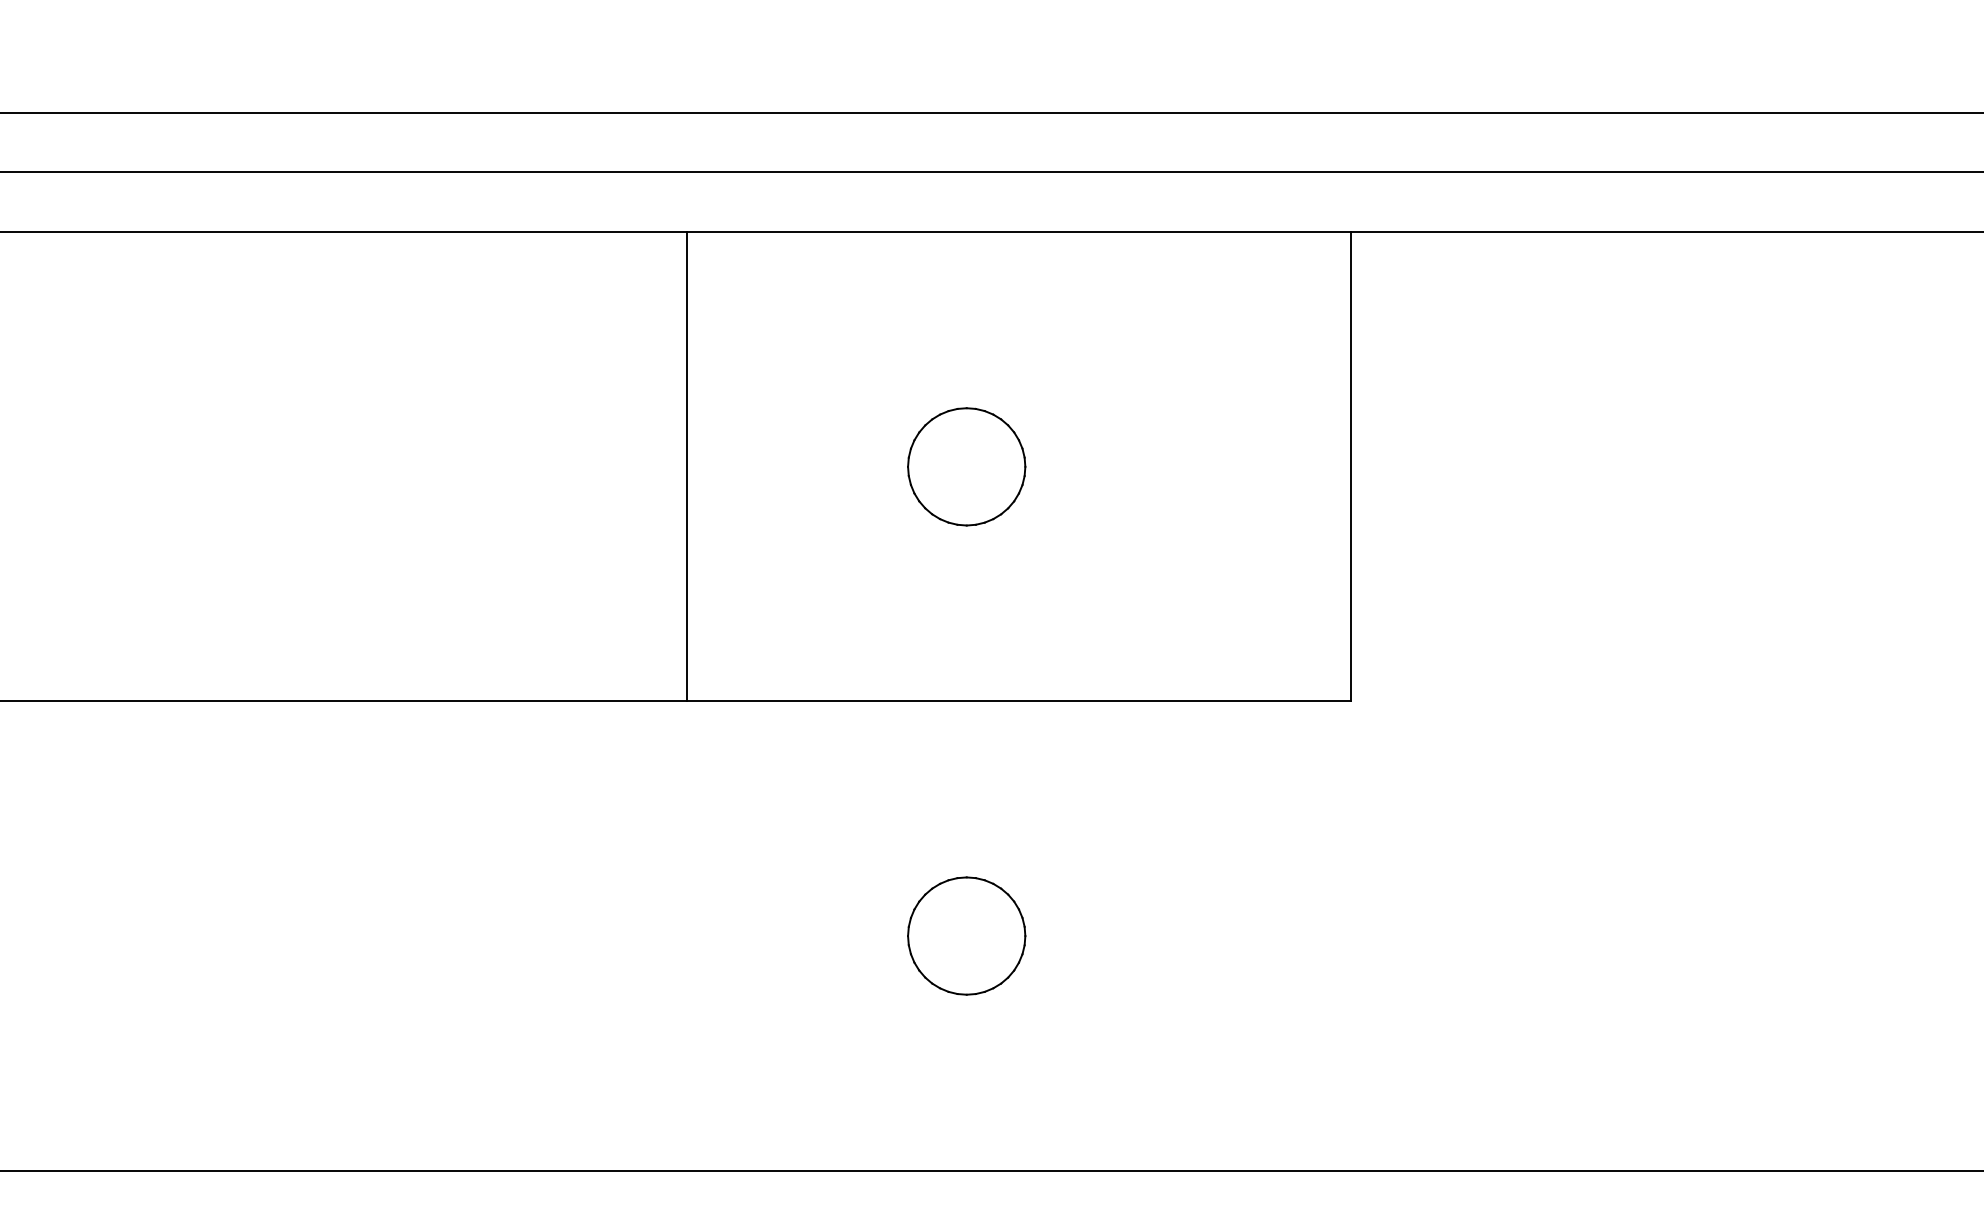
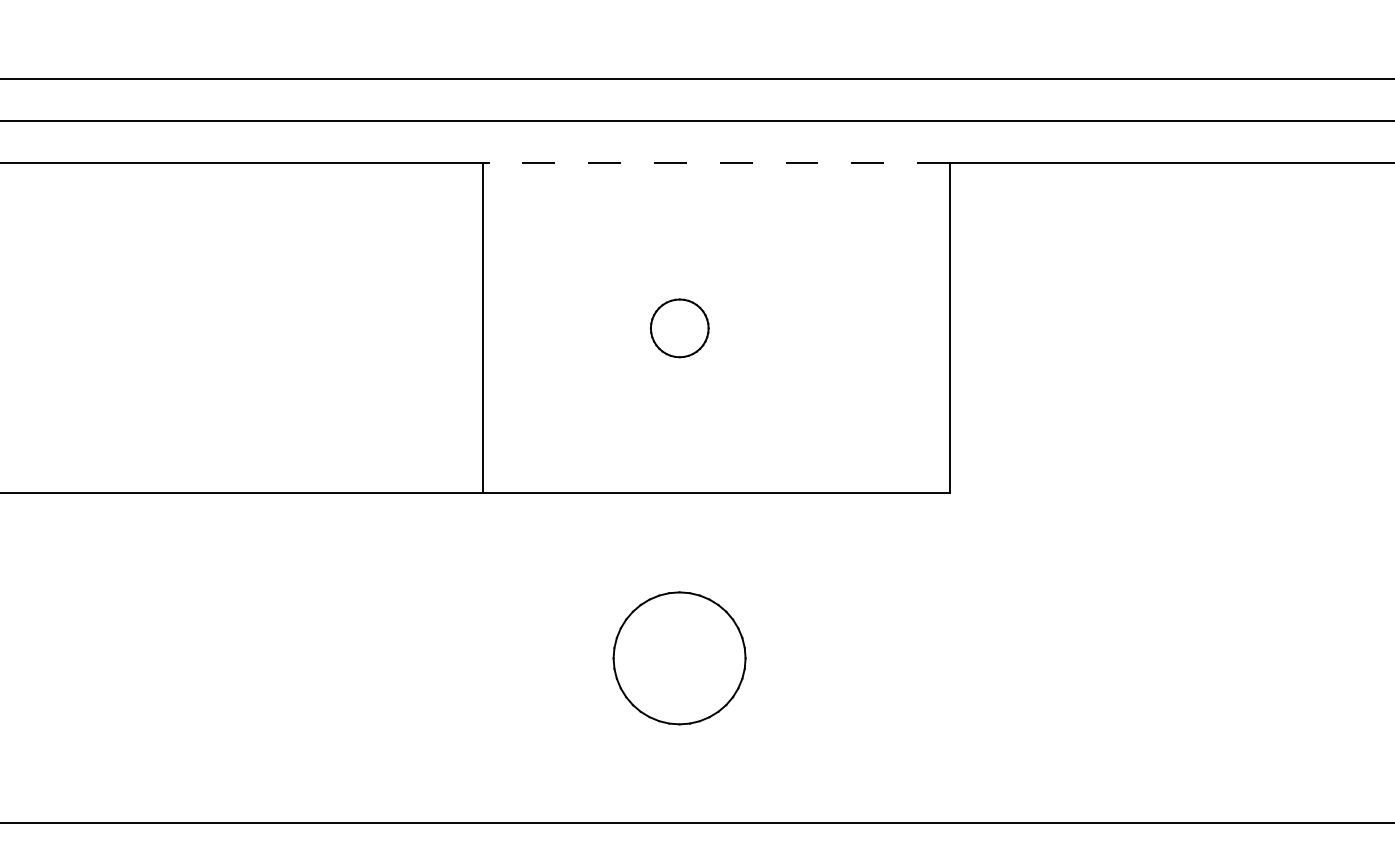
line: (1019, 232) -> (716, 163), solid -> dashed
part: (966, 466) -> (679, 328), size x0.7
part: (966, 935) -> (679, 657), size x1.6

